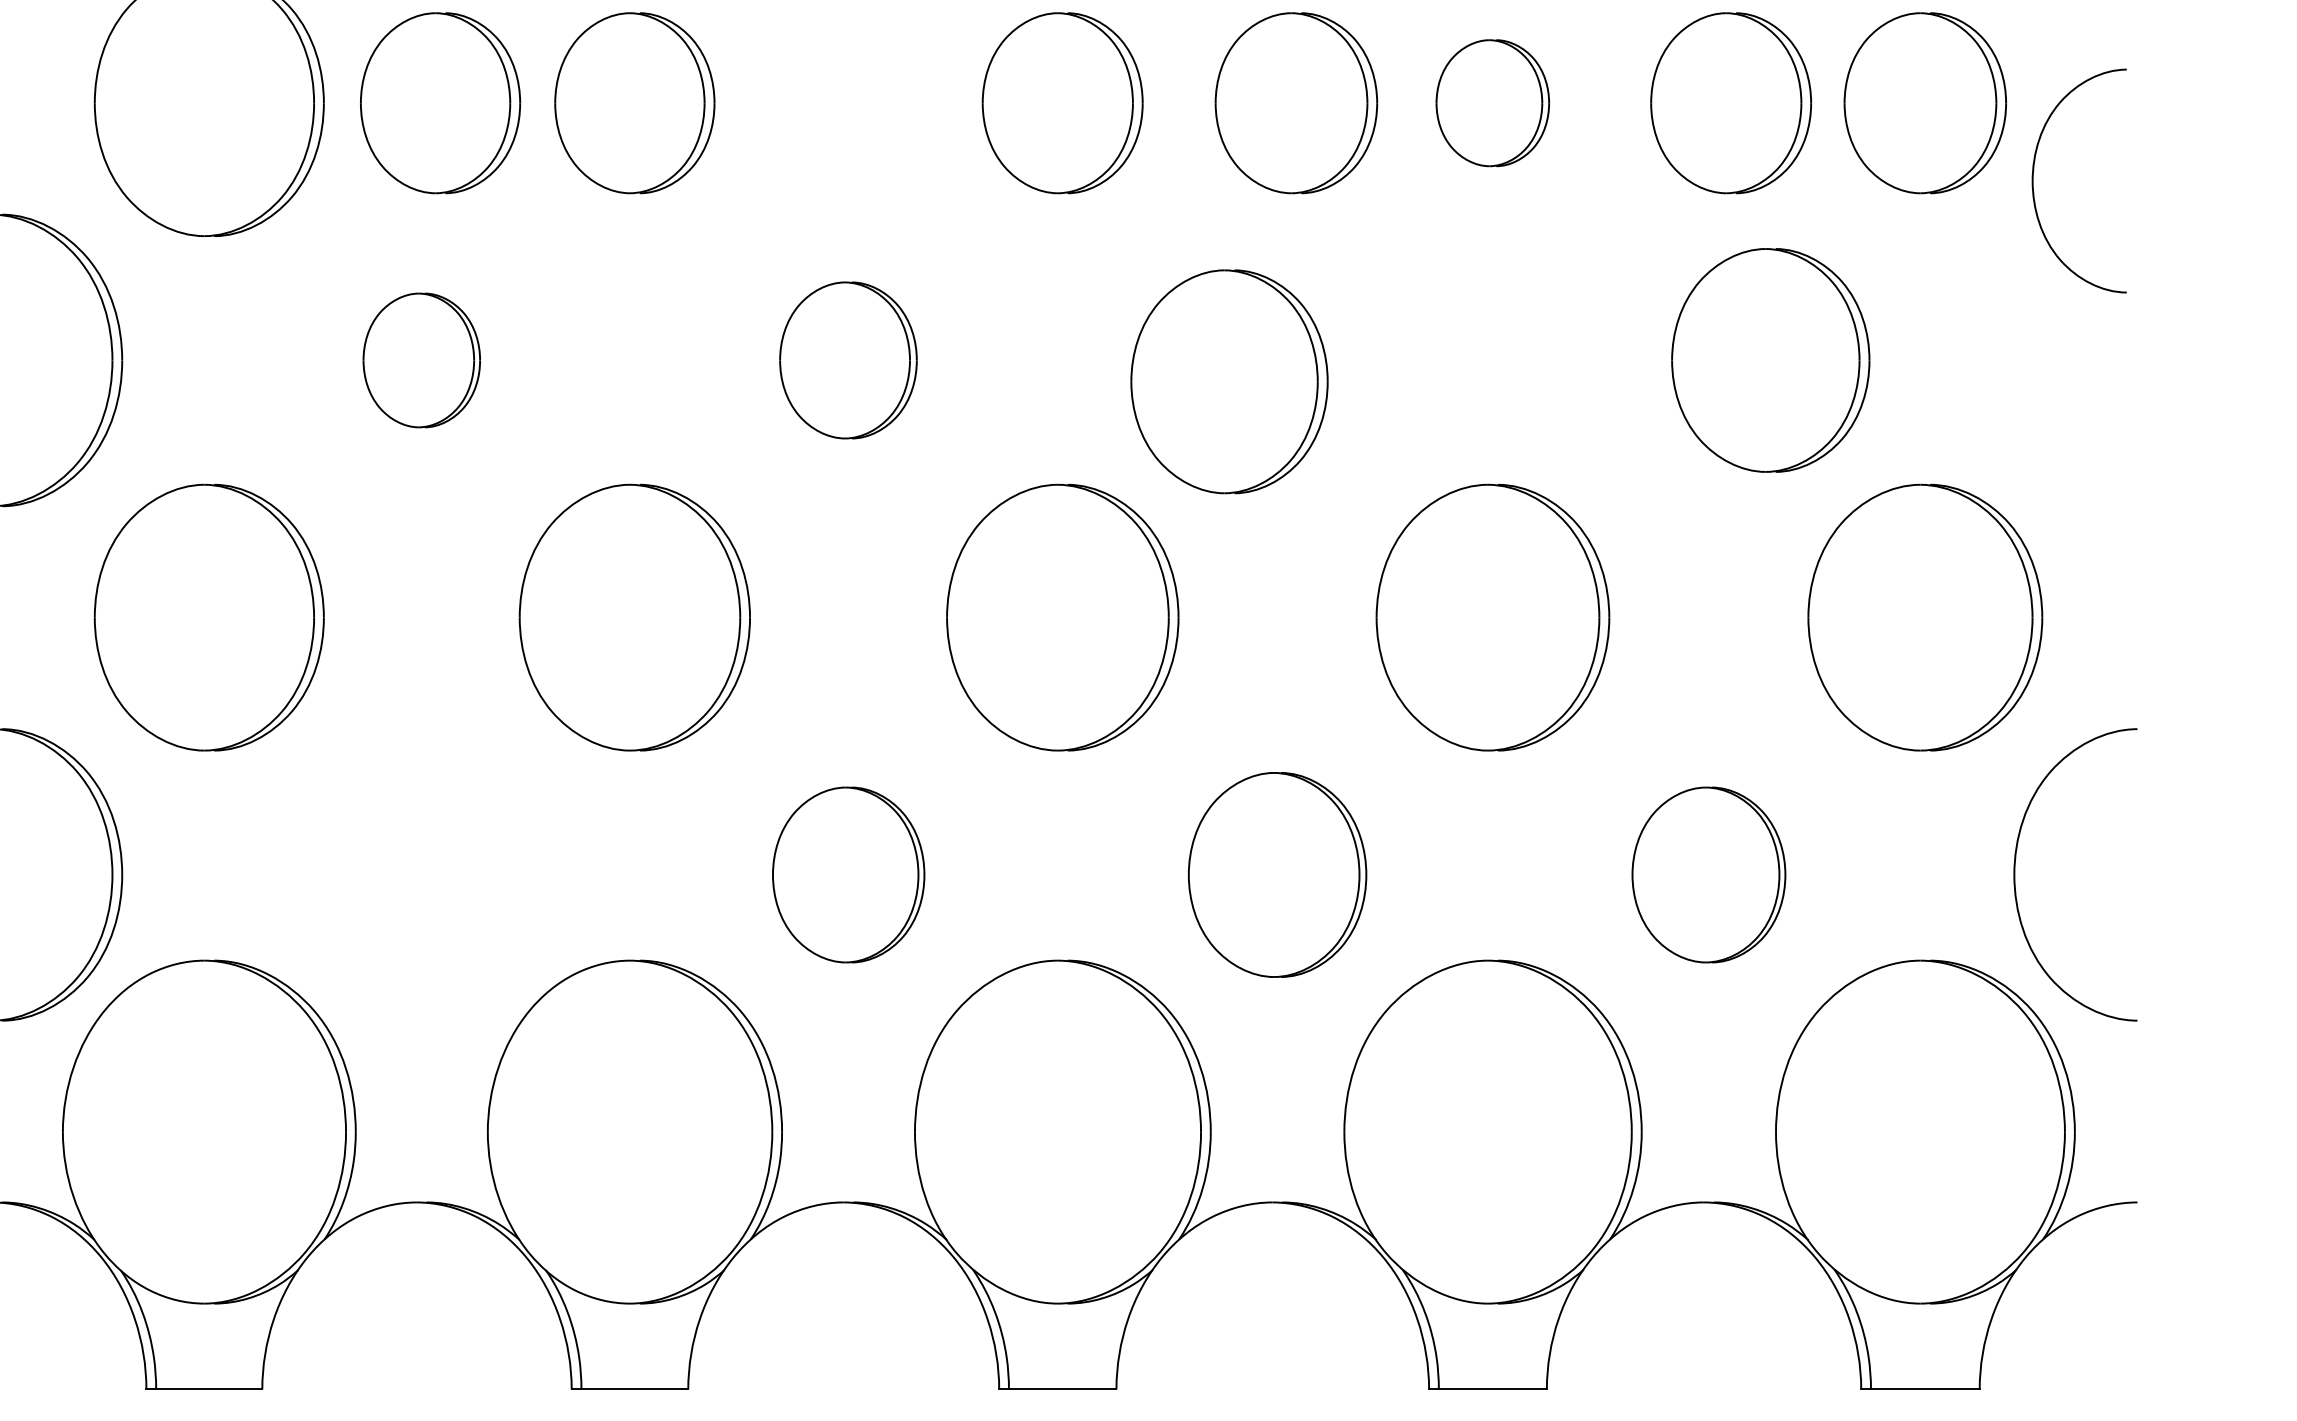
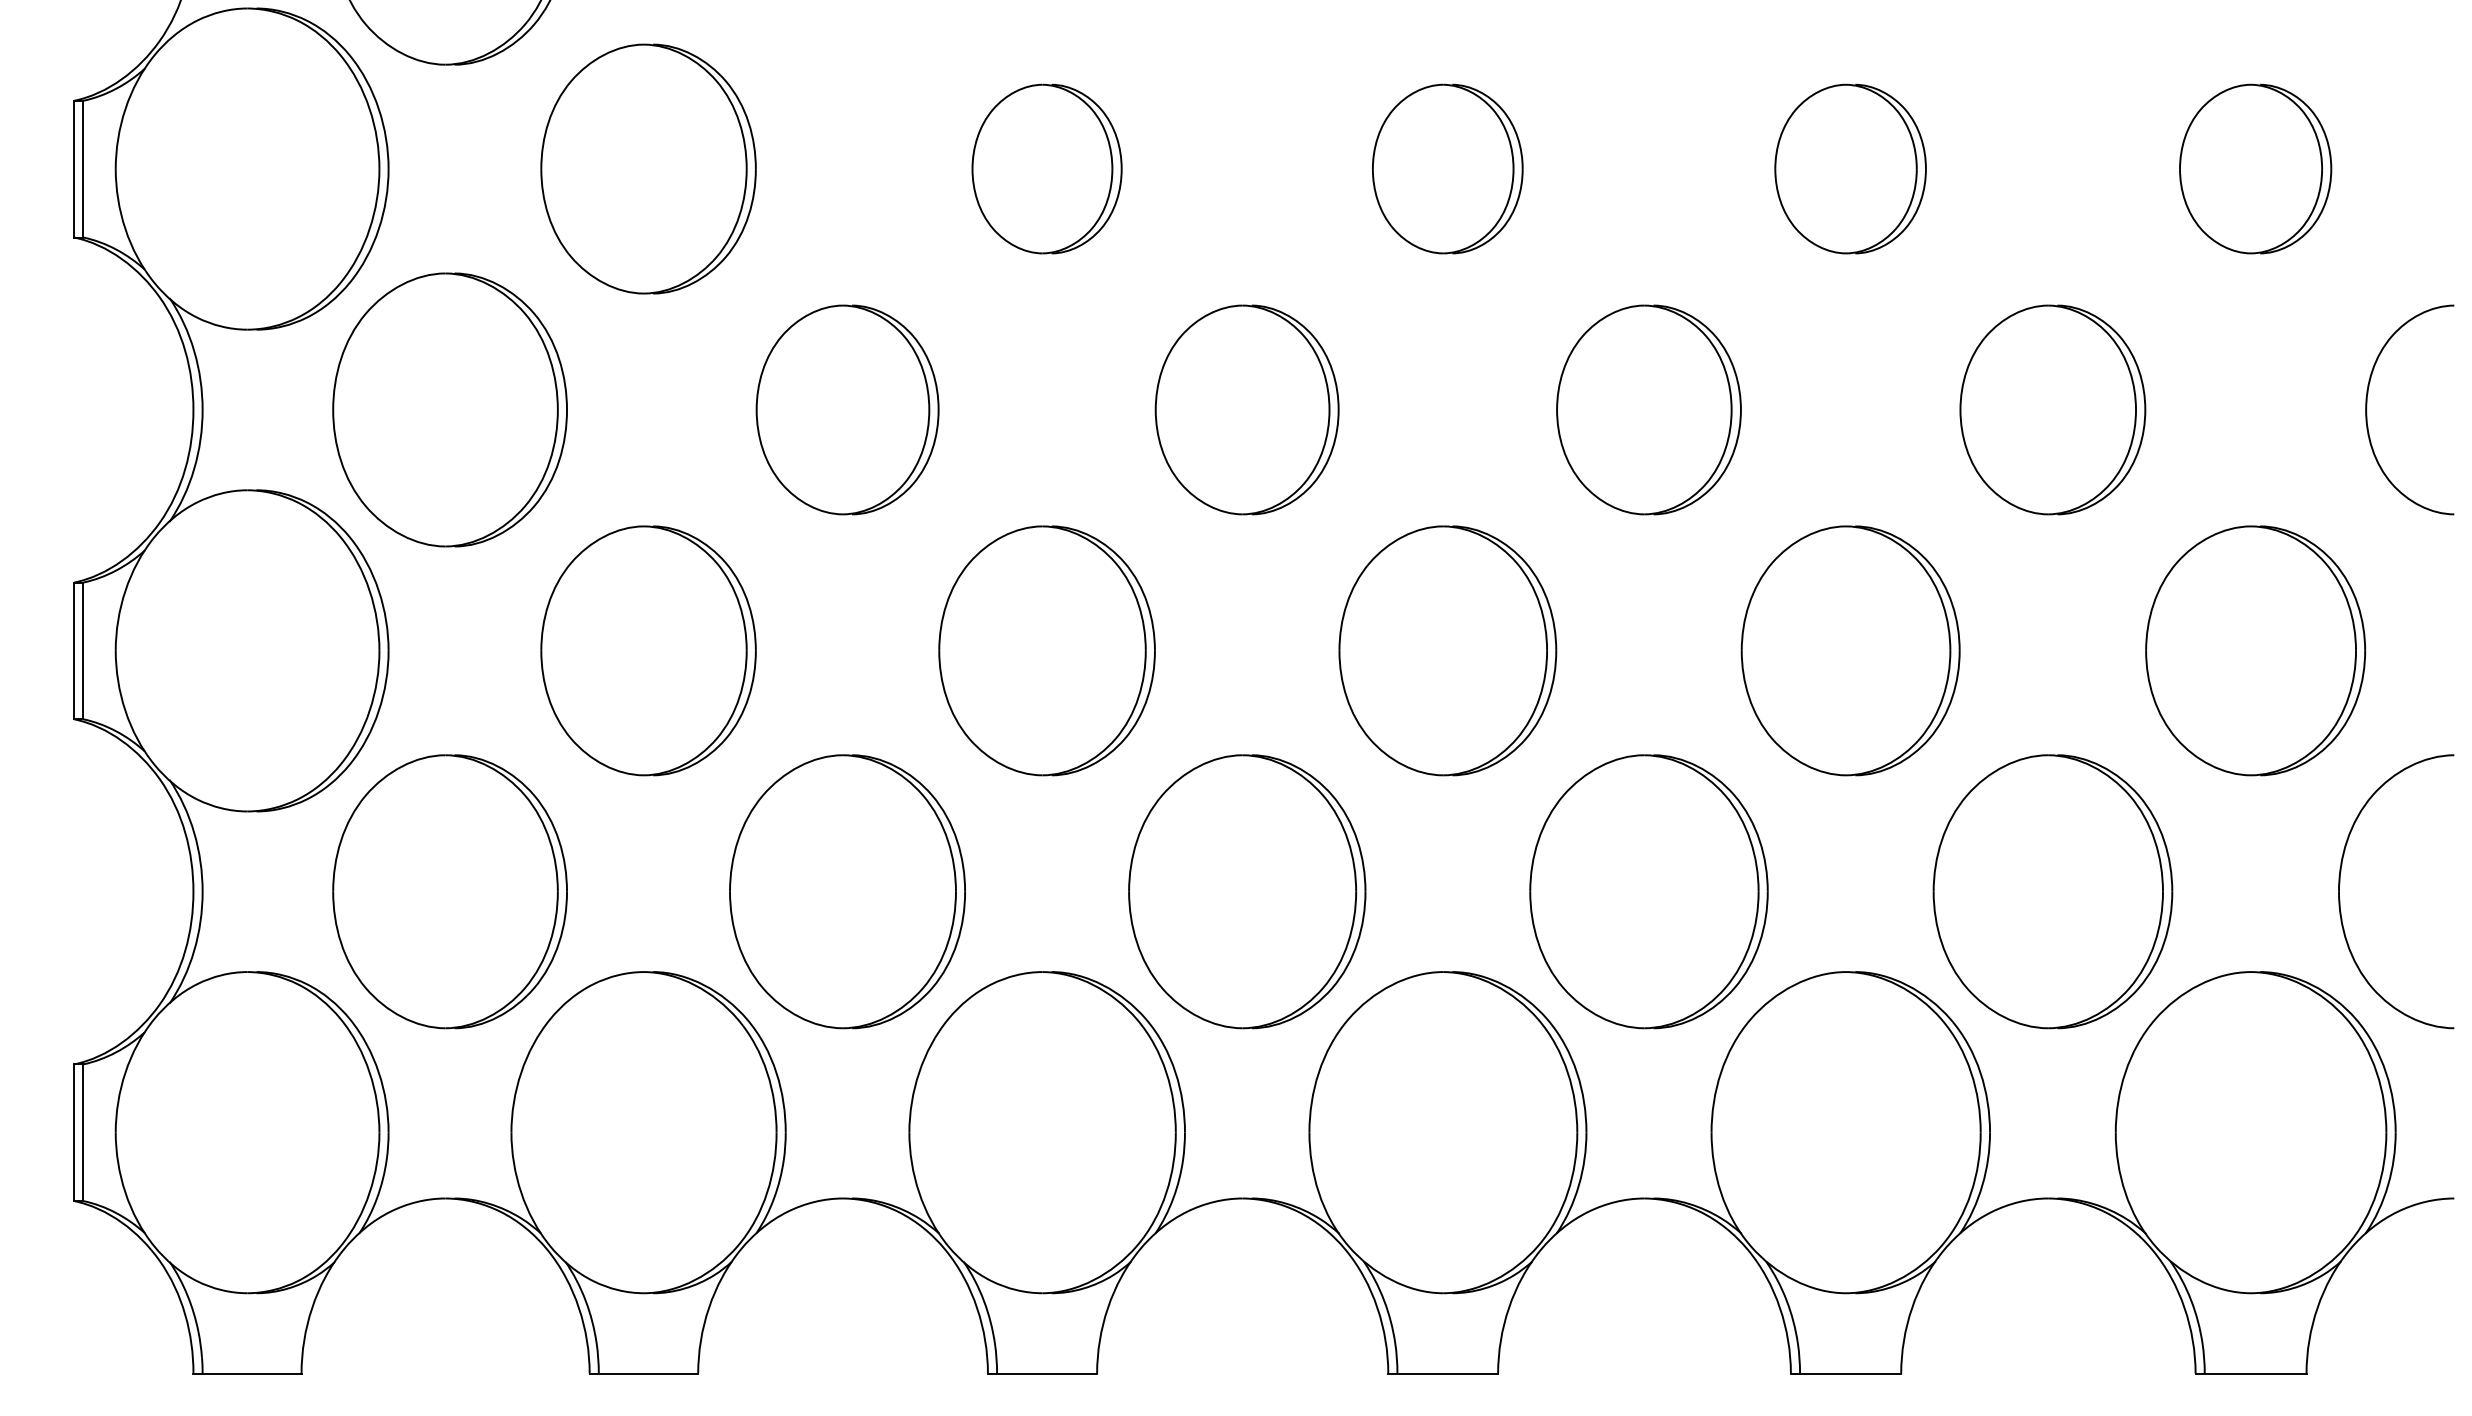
part: (439, 102) -> (864, 168), removed
part: (1296, 102) -> (1666, 168), removed
part: (1492, 102) -> (1850, 168), size x1.43
part: (1730, 102) -> (2073, 168), removed
part: (2034, 180) -> (2367, 409), moved
part: (421, 359) -> (847, 409), size x1.67
part: (847, 359) -> (1246, 409), size x1.43
part: (1770, 359) -> (2052, 409), moved
part: (1228, 381) -> (1648, 409), moved
part: (421, 874) -> (847, 891), added
part: (848, 874) -> (1247, 891), size x1.67
part: (1277, 874) -> (1648, 891), size x1.43
part: (1708, 874) -> (2052, 891), size x1.67

